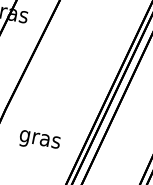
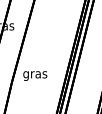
text: (40, 140) -> (35, 75), moved

